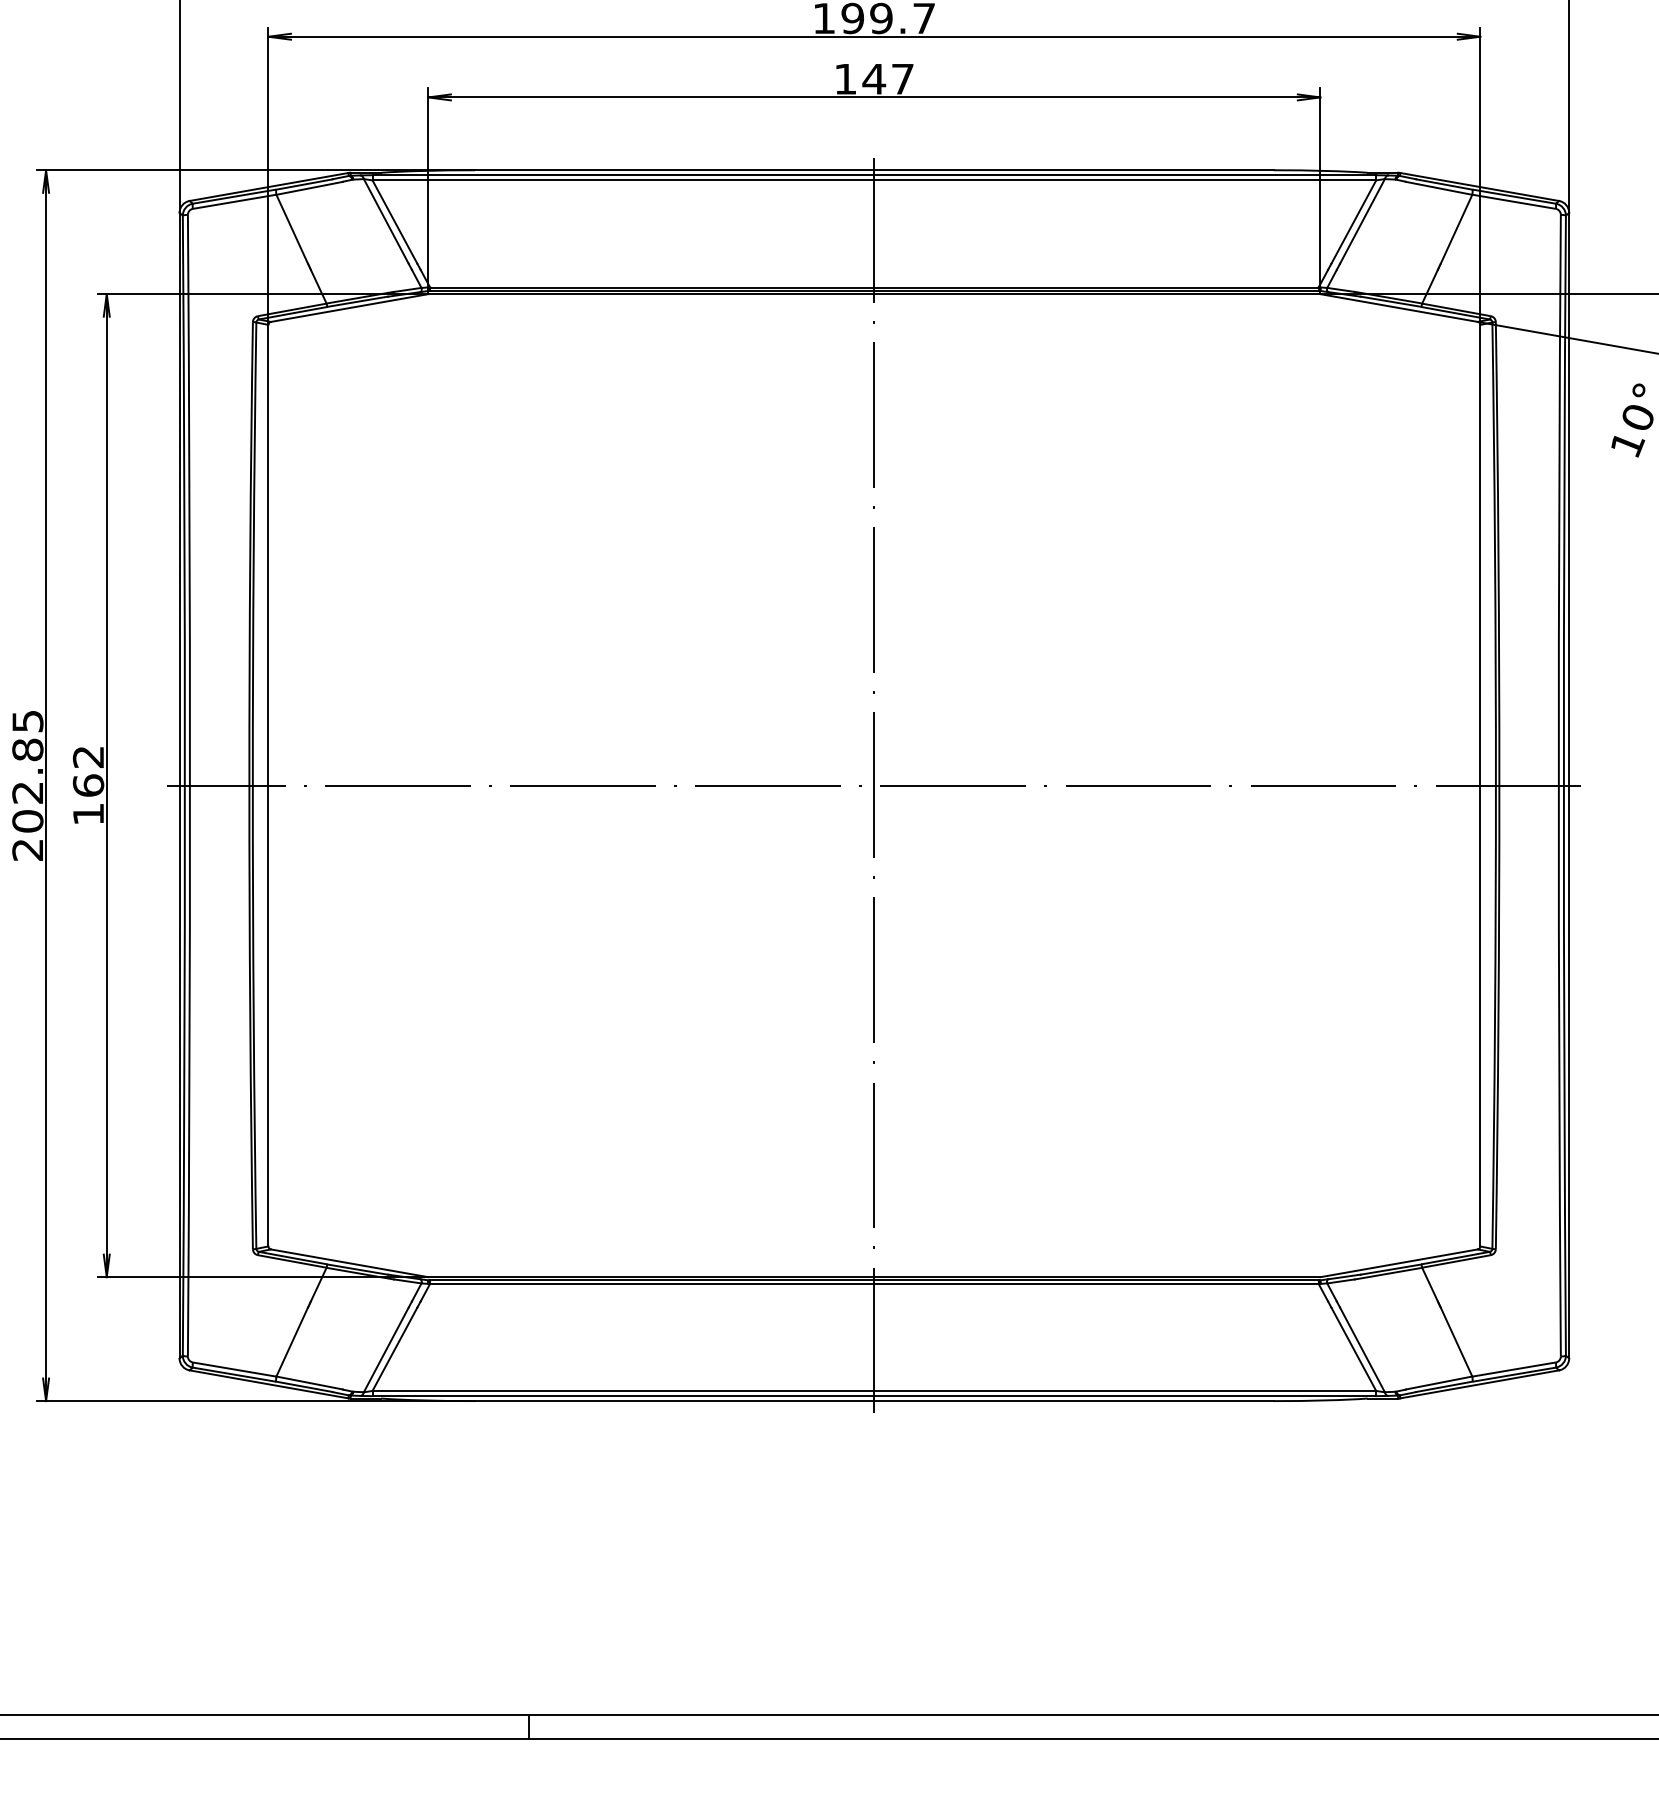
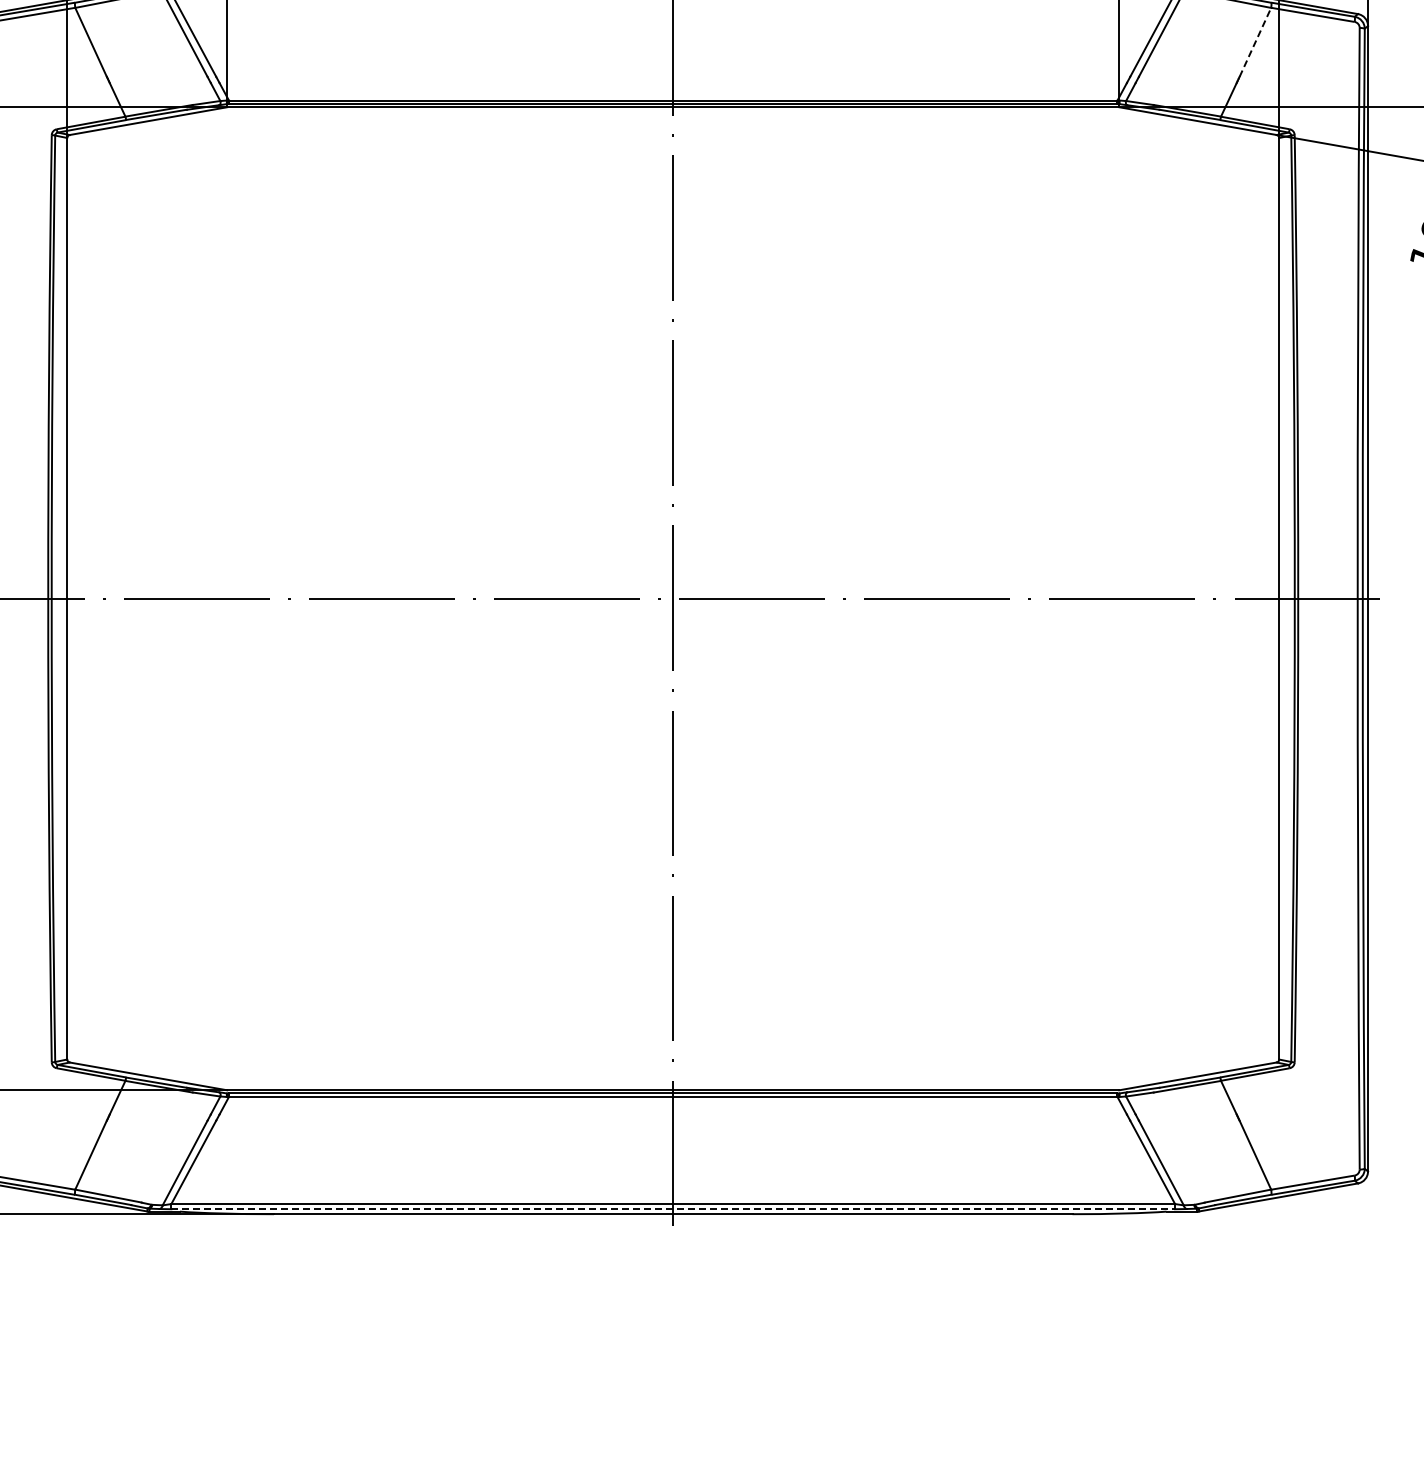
line: (1456, 229) -> (1255, 42), solid -> dashed
line: (874, 1396) -> (673, 1209), solid -> dashed

